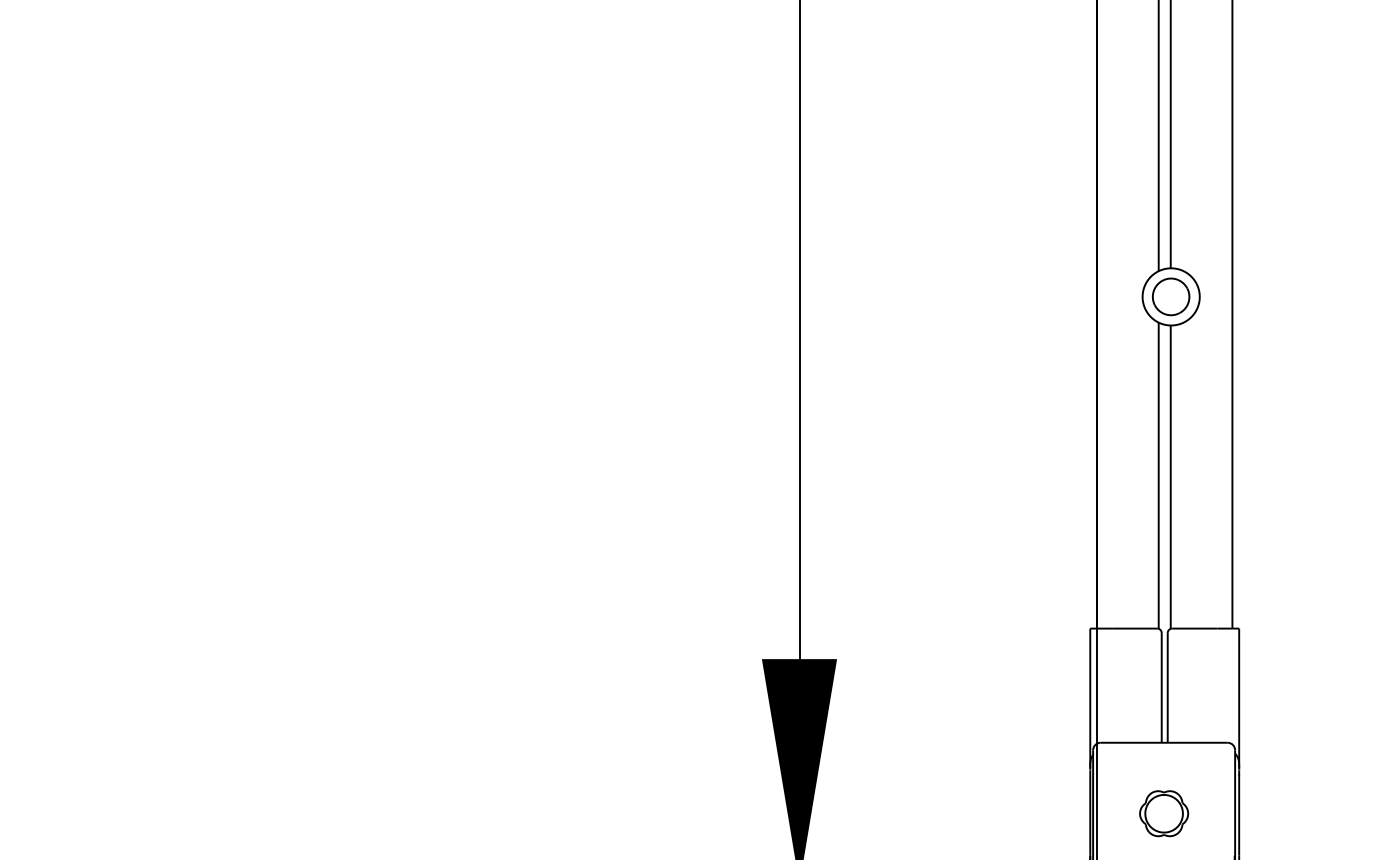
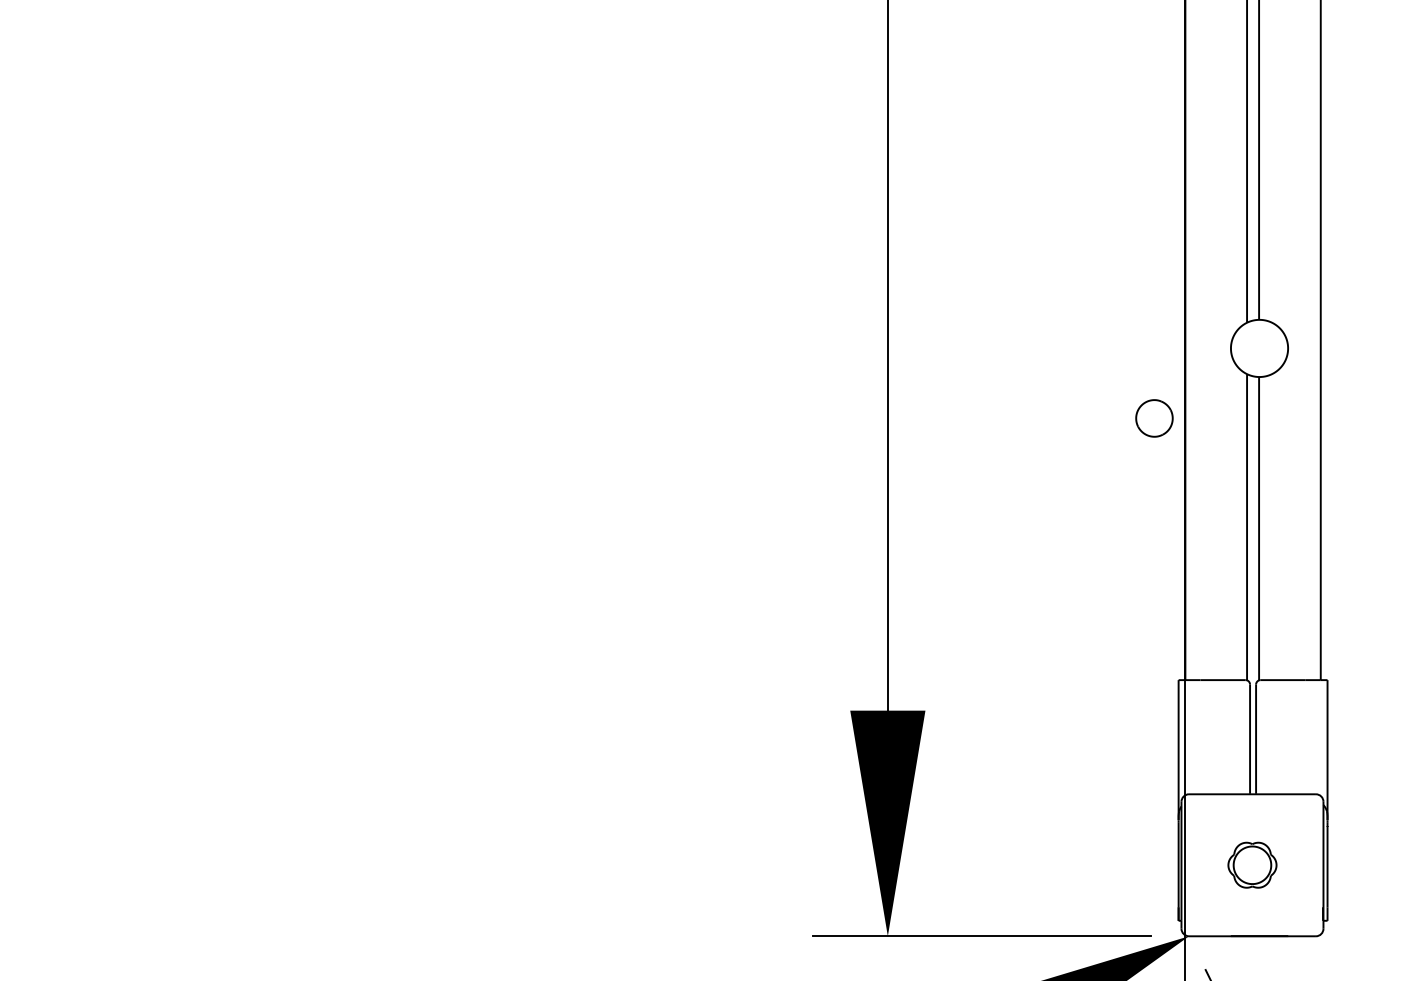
part: (1171, 296) -> (1154, 418), moved

